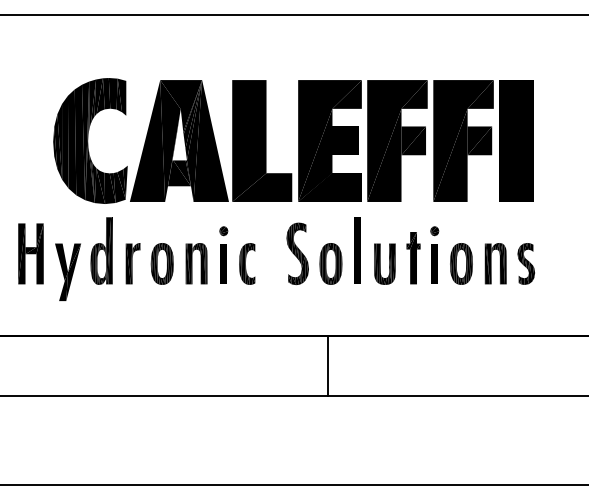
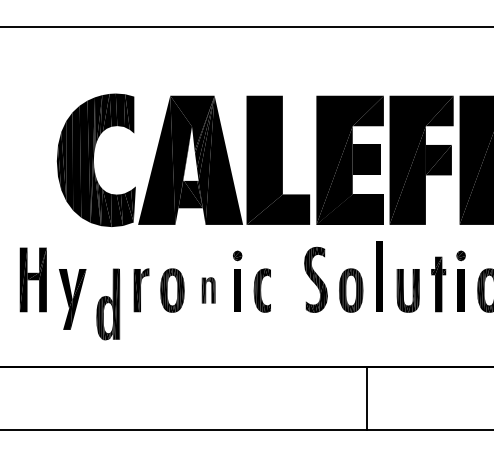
part: (101, 250) -> (108, 303), moved
part: (196, 263) -> (208, 290), size x0.6
line: (327, 365) -> (366, 398), moved

